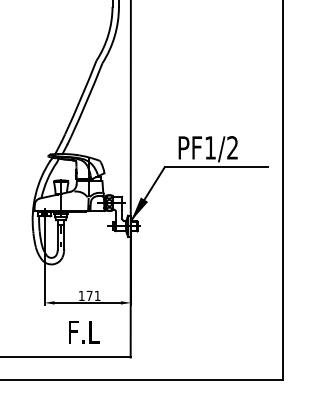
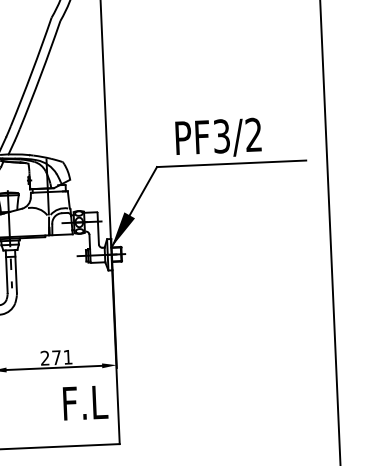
text: (210, 147) -> (221, 135), PF1/2 -> PF3/2
text: (81, 295) -> (44, 357), 171 -> 271
text: (84, 332) -> (85, 403), moved

